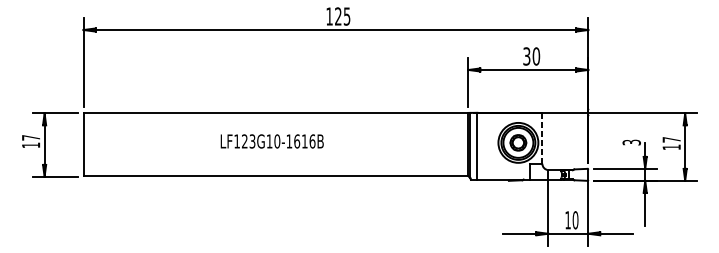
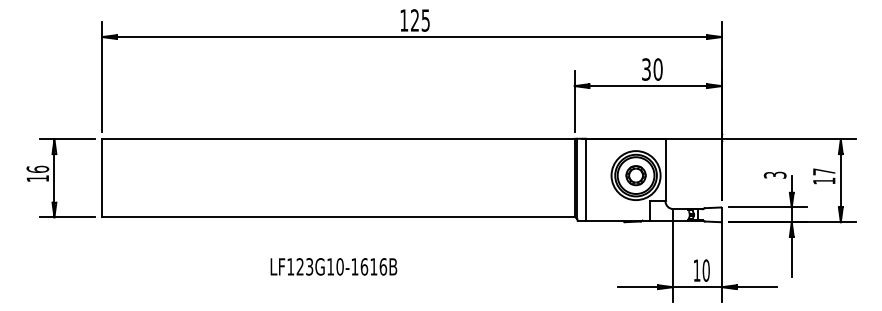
text: (30, 137) -> (37, 168), 17 -> 16
line: (542, 137) -> (665, 169), dashed -> solid
text: (271, 141) -> (333, 266), moved

